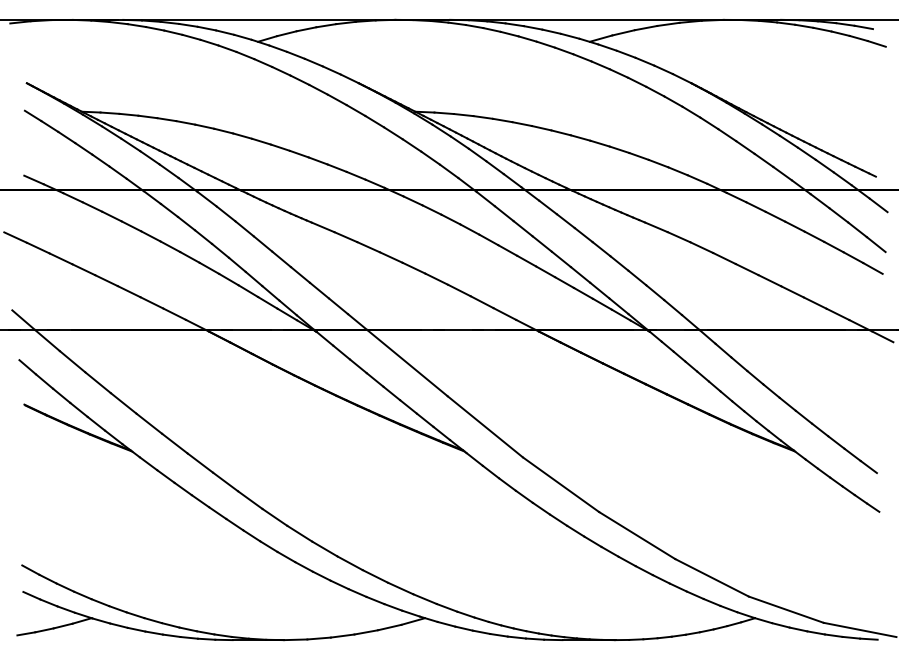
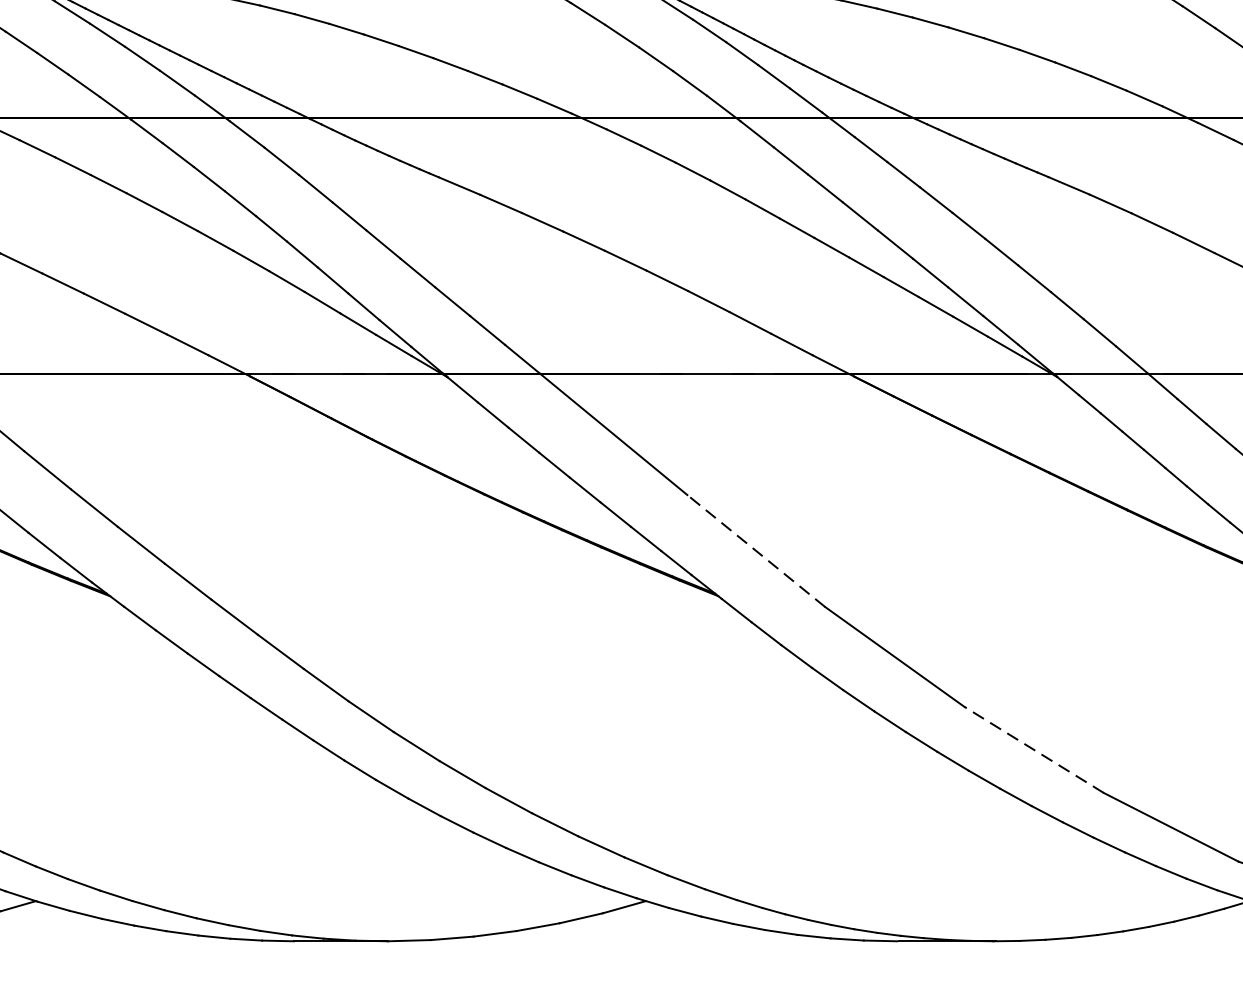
line: (484, 426) -> (754, 550), solid -> dashed
line: (637, 535) -> (1034, 749), solid -> dashed

